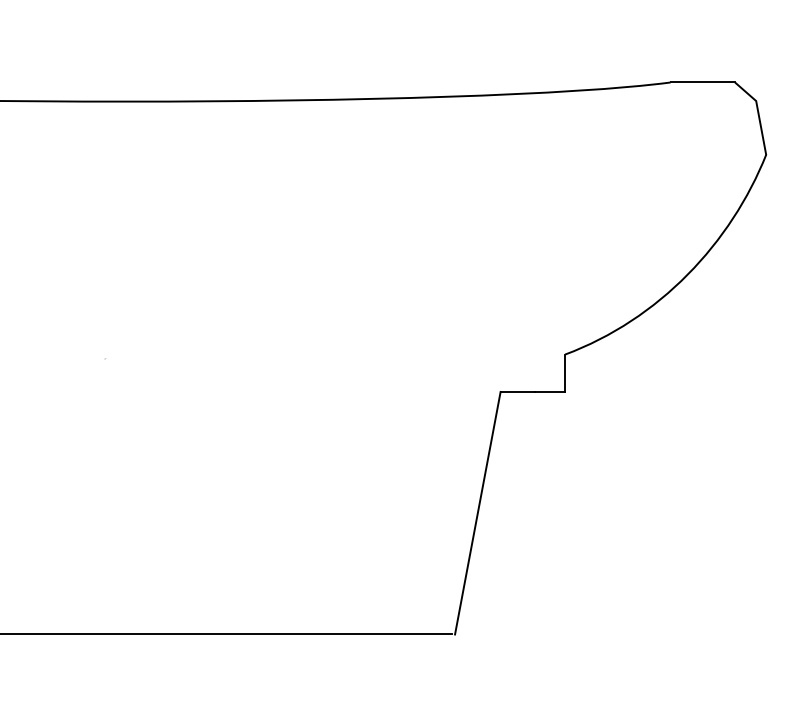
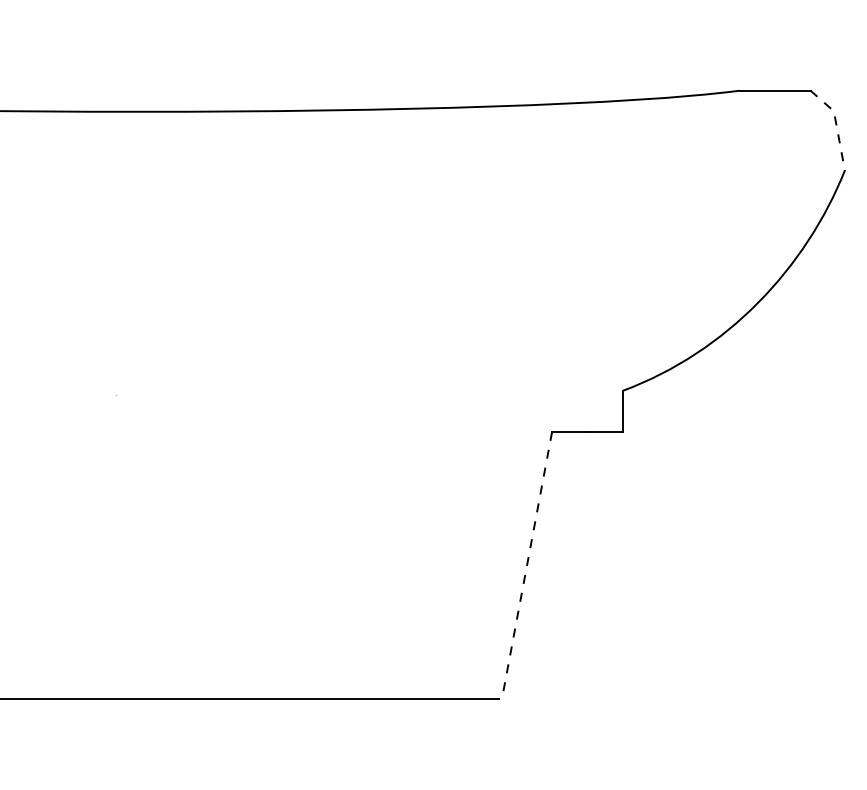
line: (758, 113) -> (836, 124), solid -> dashed
line: (477, 514) -> (526, 566), solid -> dashed

